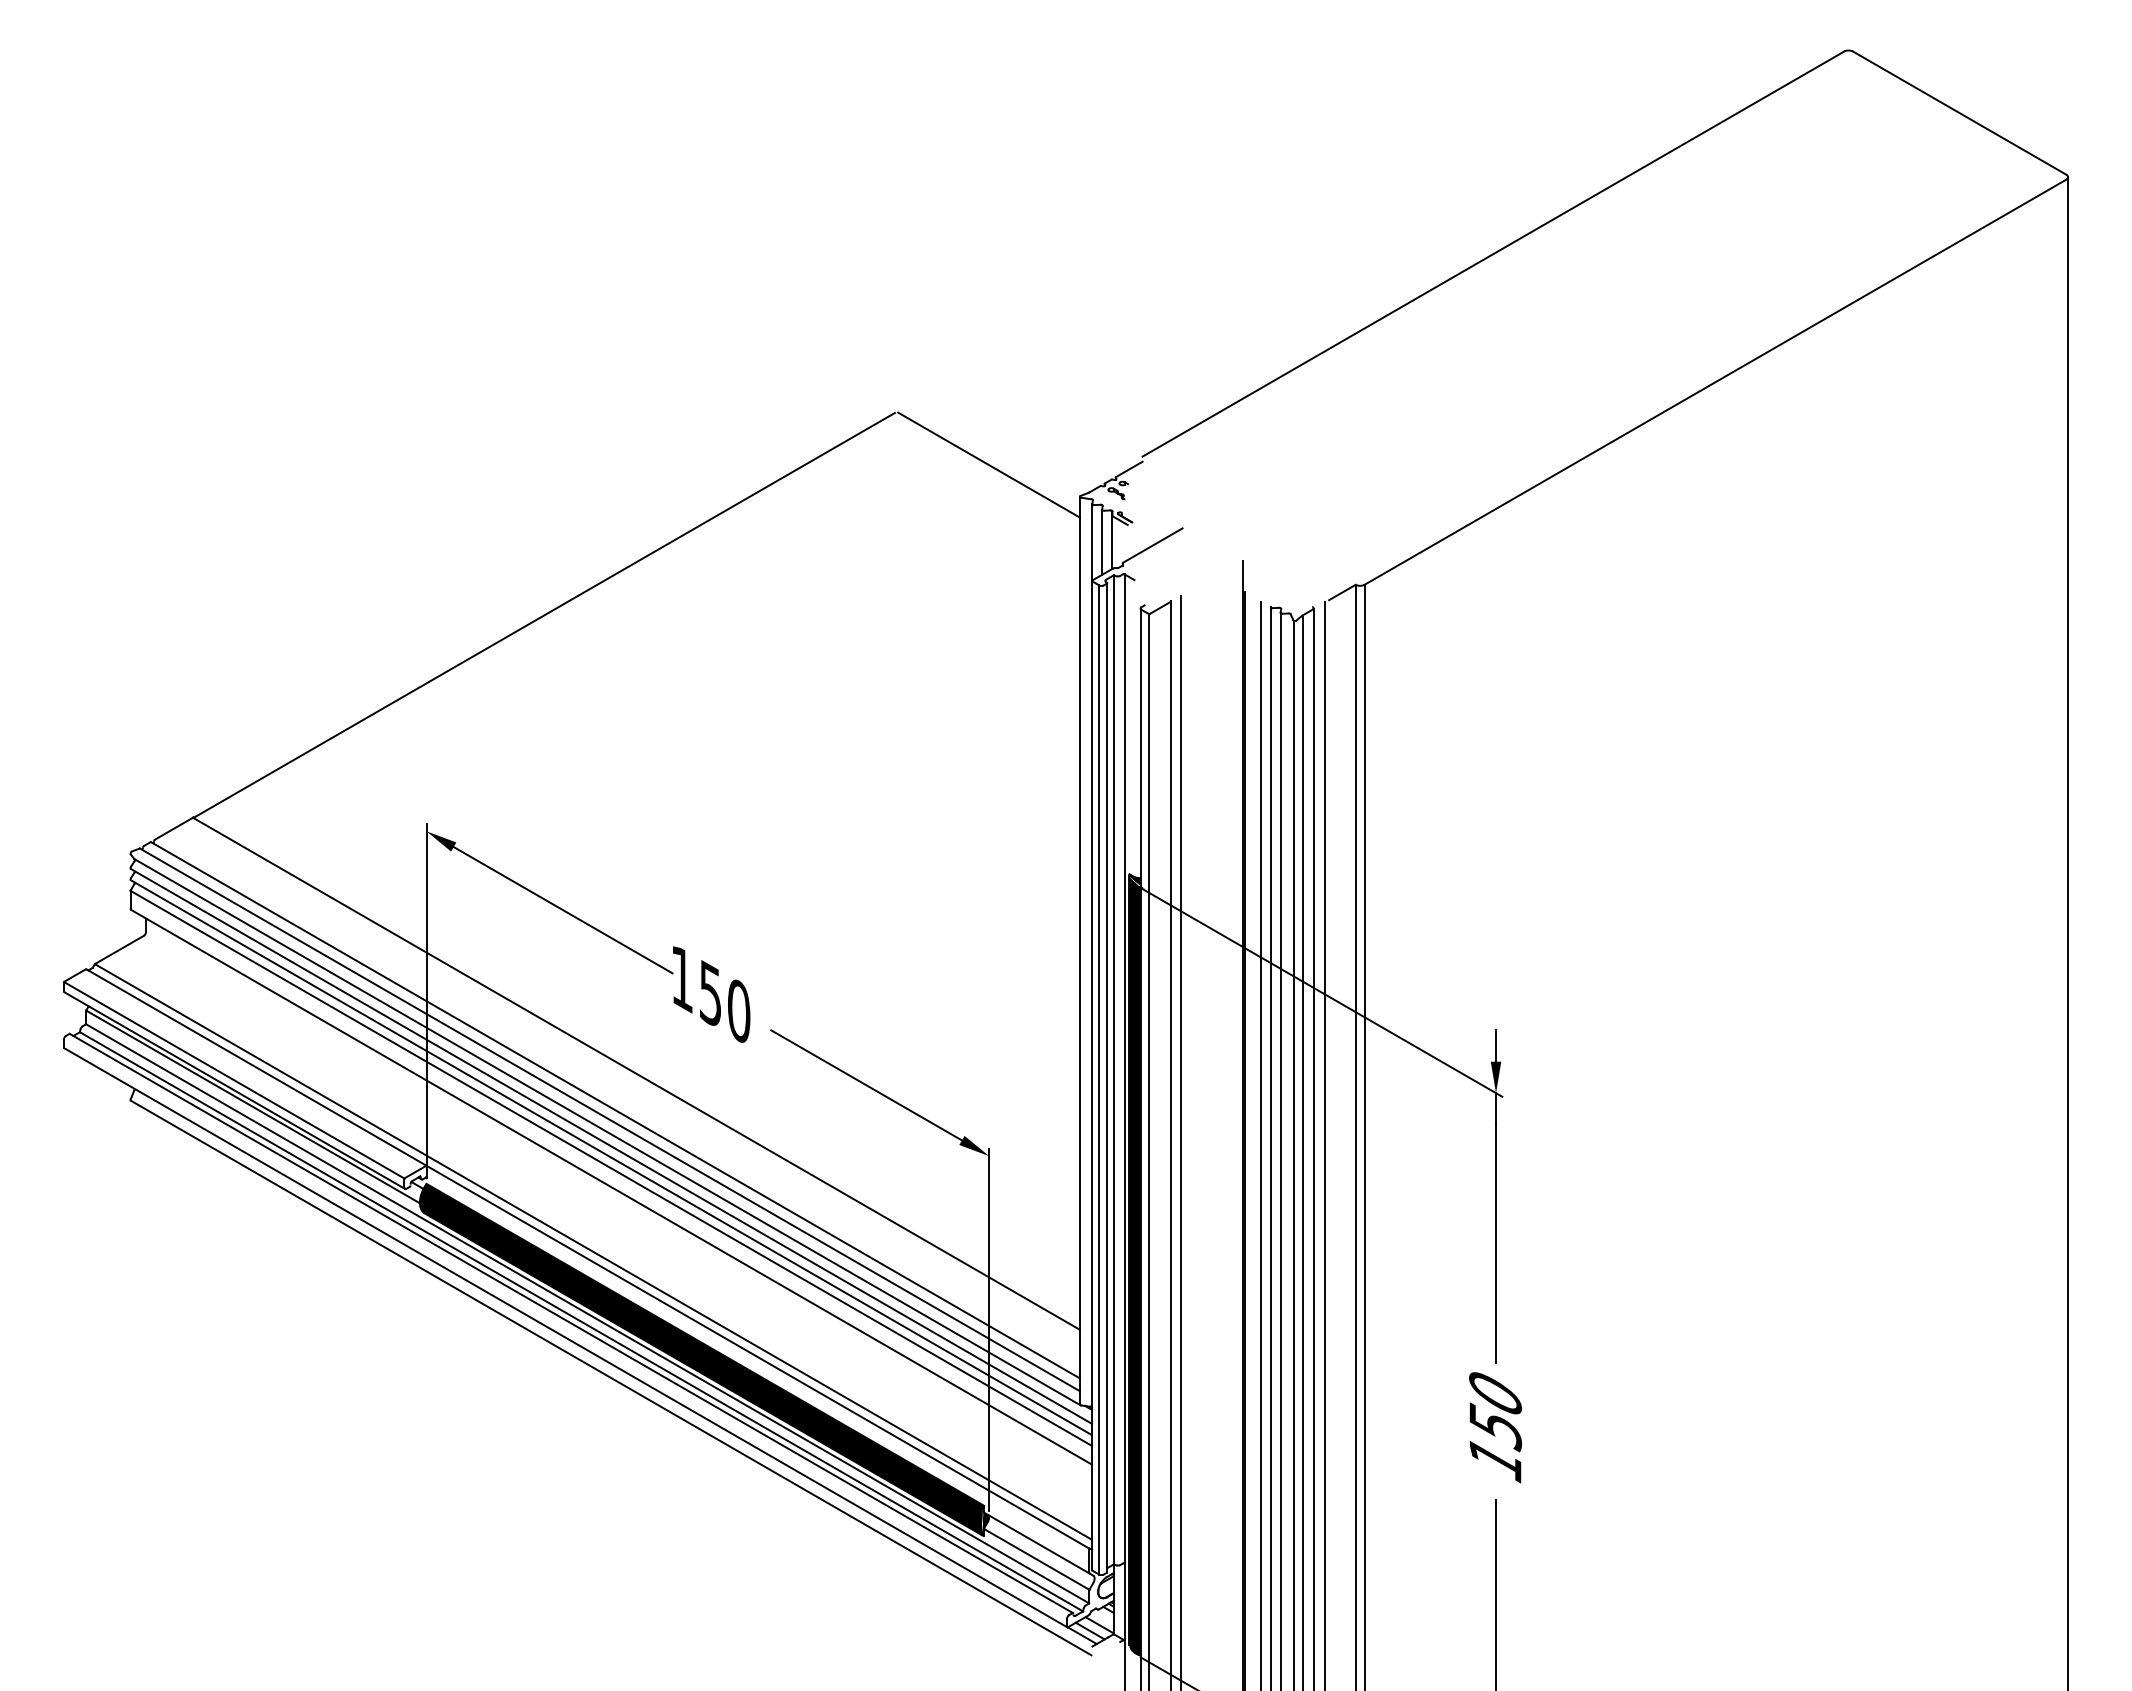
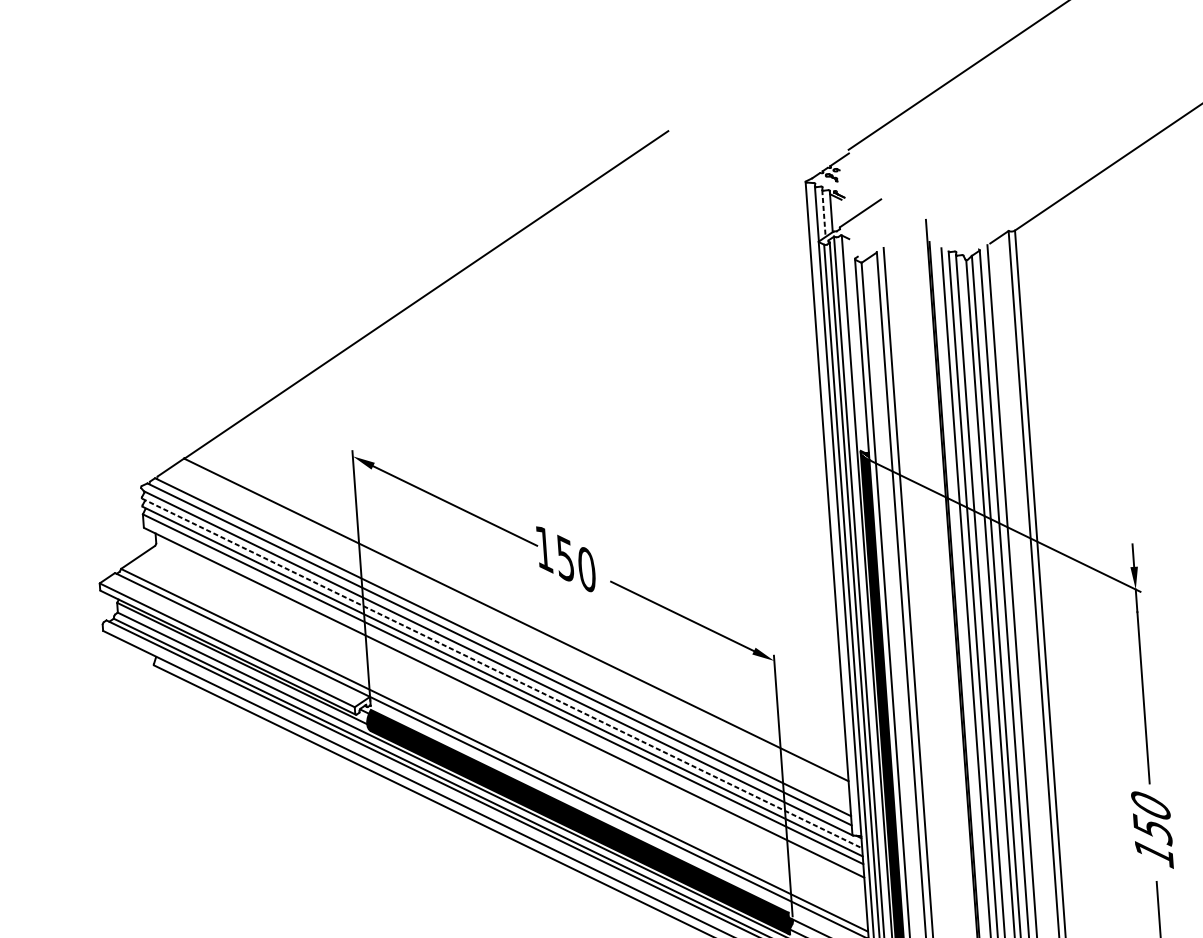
line: (988, 464) -> (738, 163), removed
line: (1102, 542) -> (824, 213), solid -> dashed
line: (611, 1146) -> (502, 673), solid -> dashed

